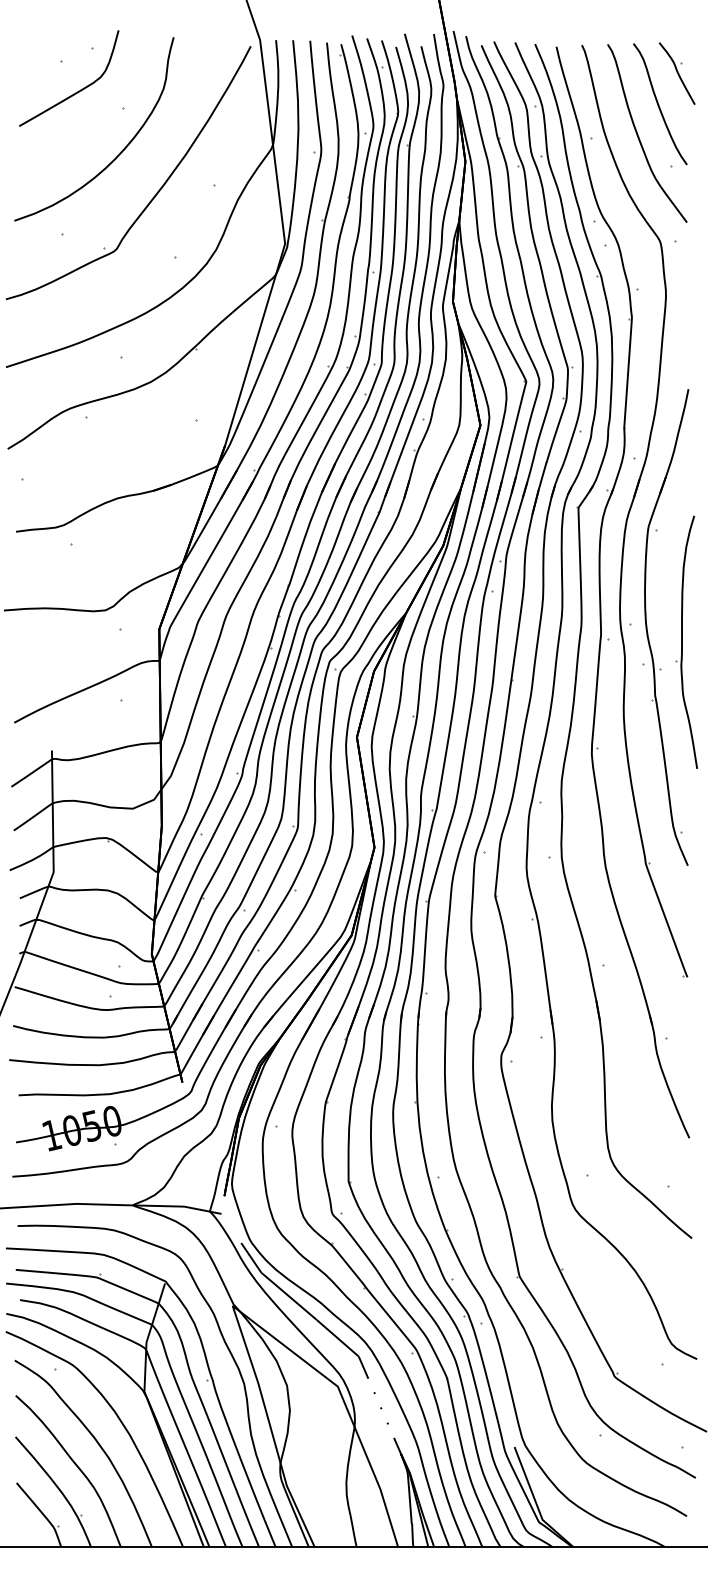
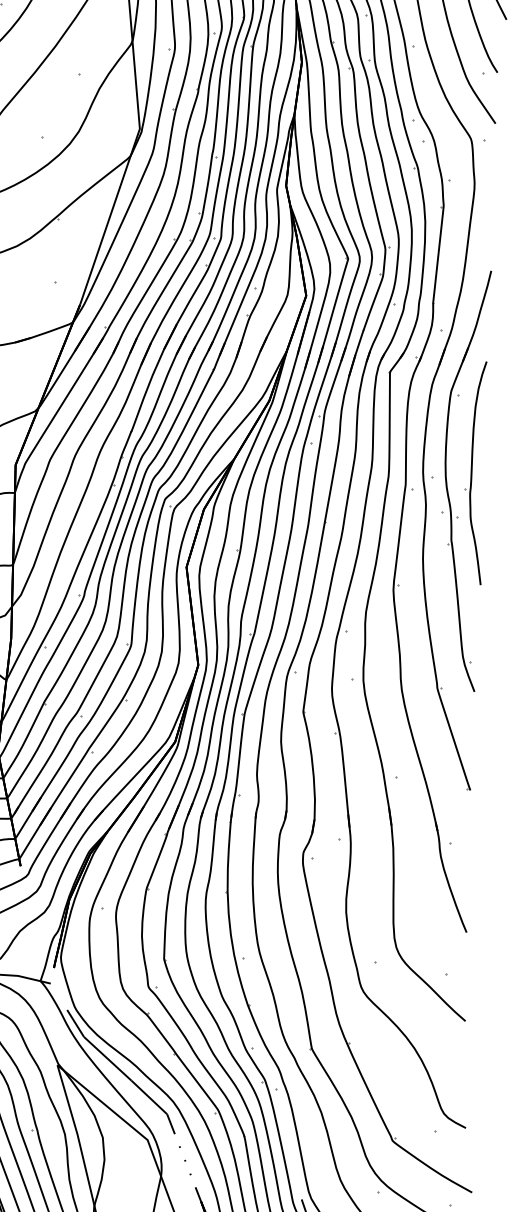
part: (686, 641) -> (475, 472), moved

